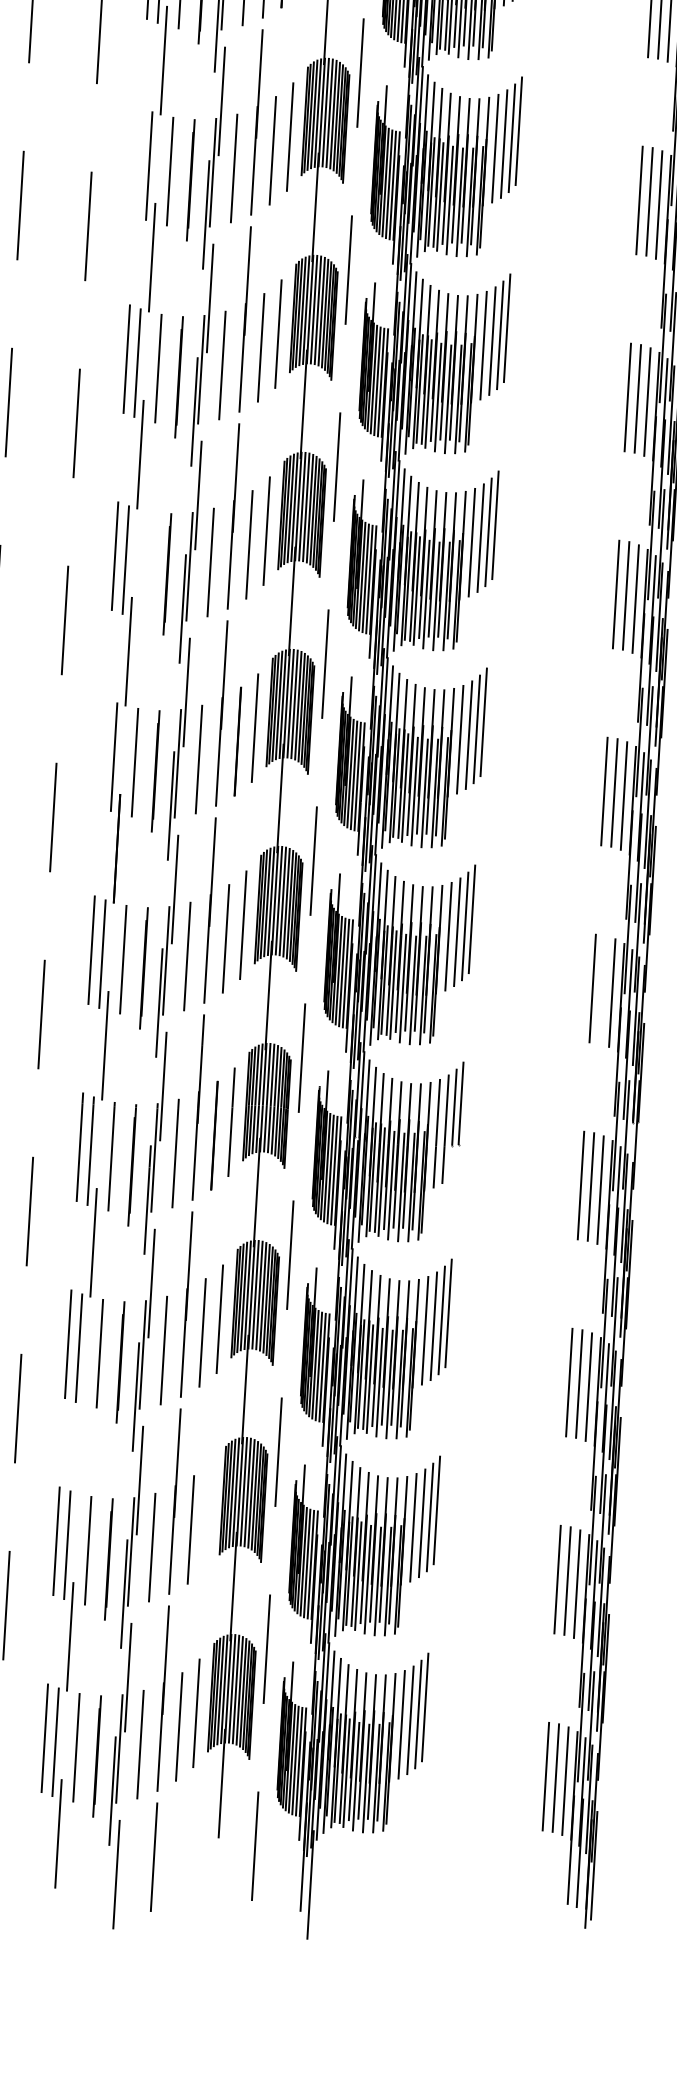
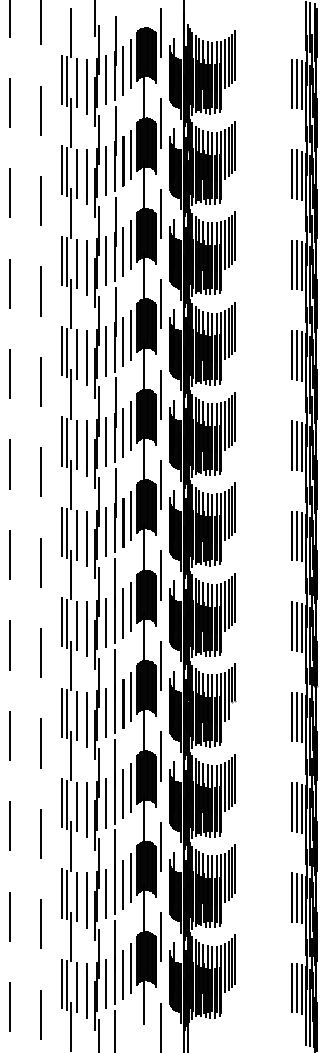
line: (138, 161) -> (62, 260), added
line: (147, 564) -> (77, 444), added
line: (103, 752) -> (62, 531), added
line: (603, 989) -> (297, 626), added
line: (82, 1439) -> (71, 846), added
line: (207, 1515) -> (130, 877), added

